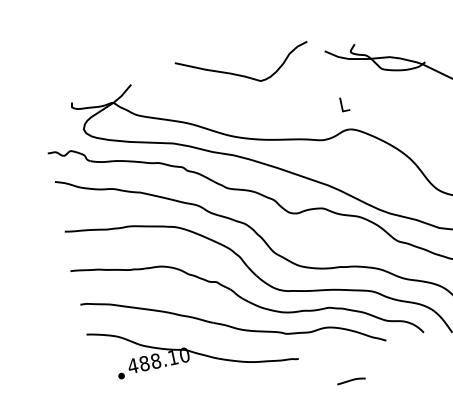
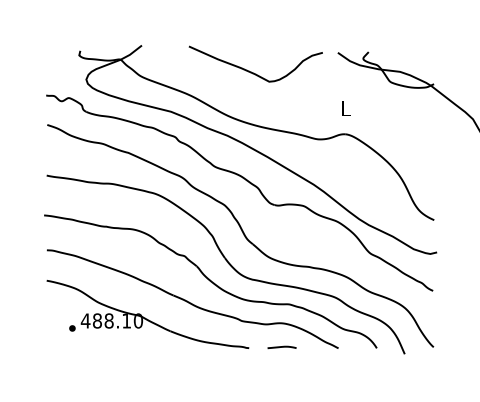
curve: (241, 74) -> (251, 71), moved
curve: (350, 381) -> (281, 347), moved

